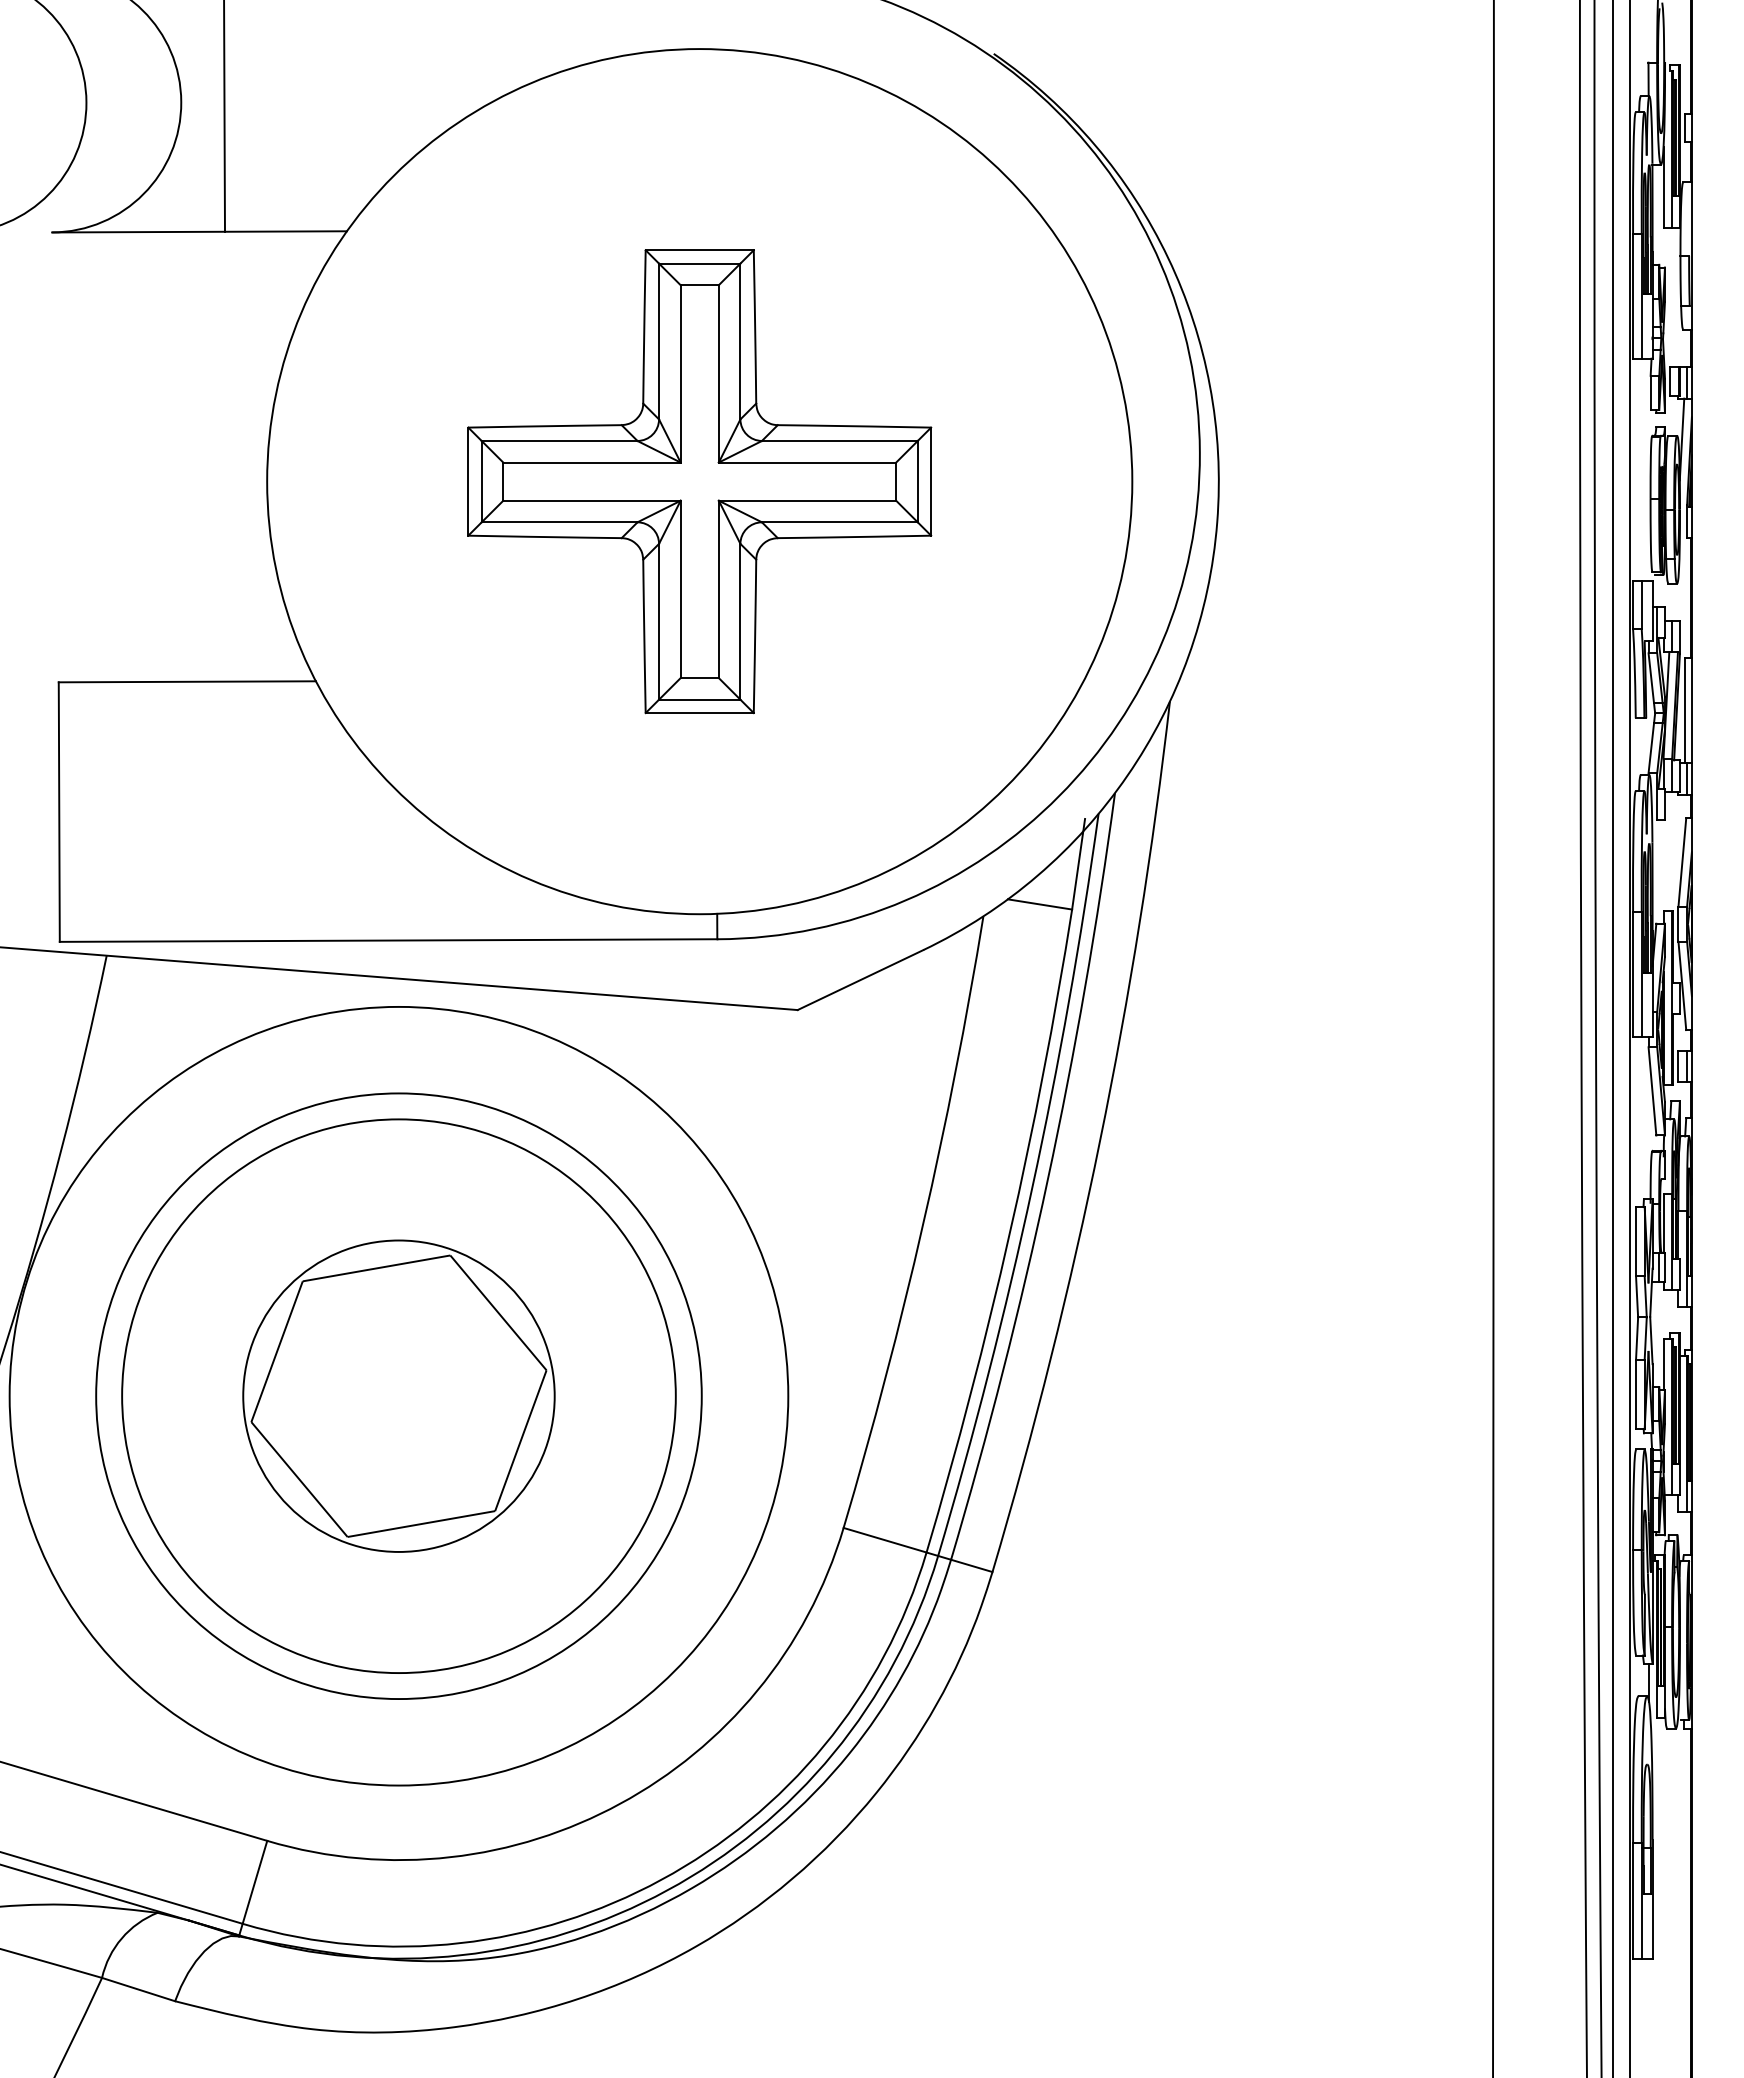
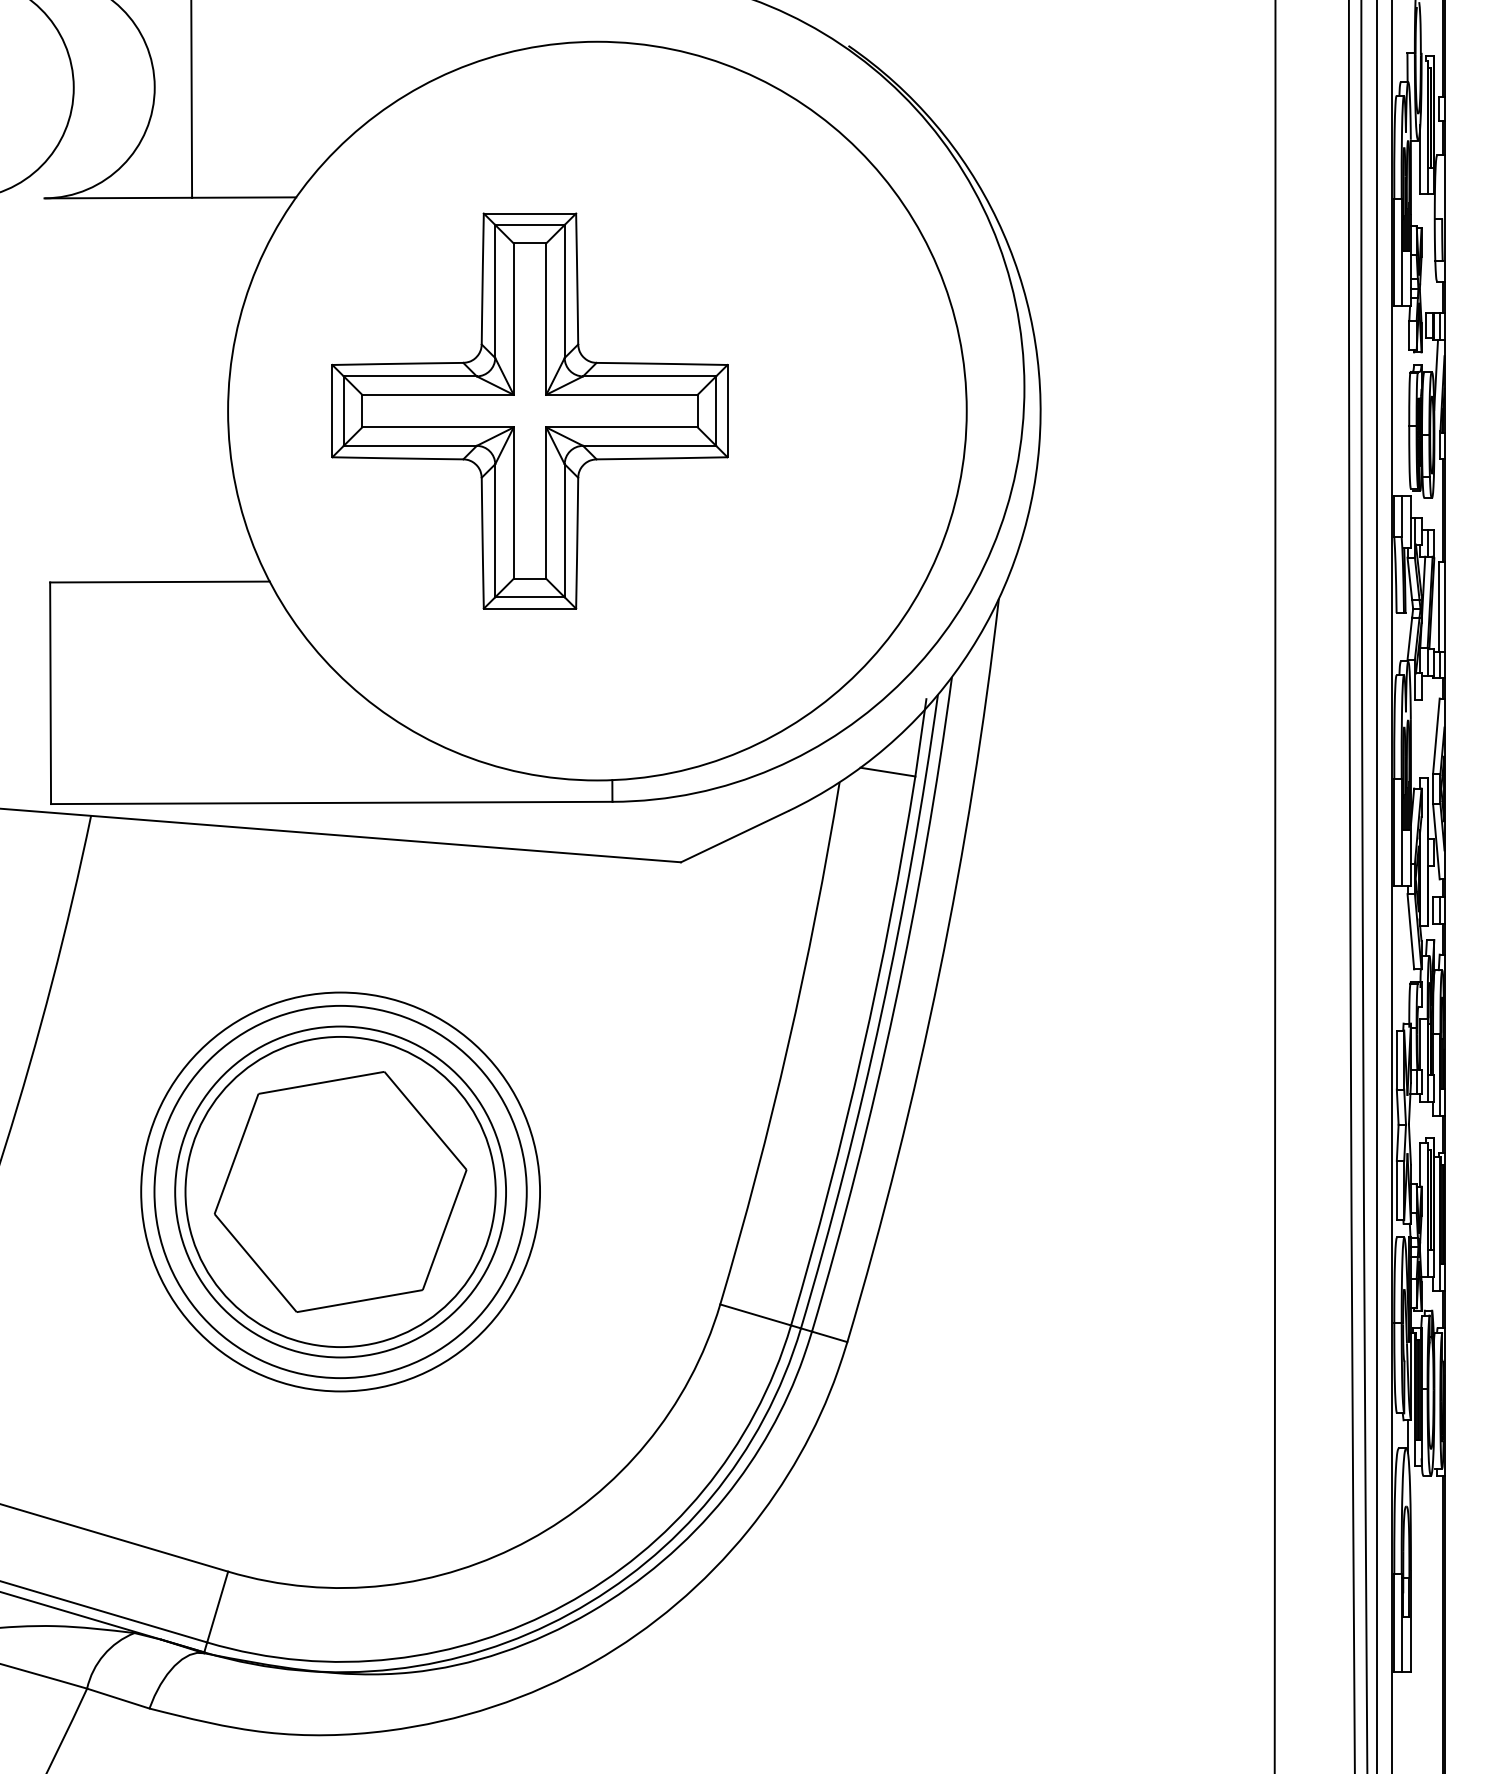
part: (699, 481) -> (529, 411), moved
circle: (398, 1395) -> (340, 1191), size x0.6
circle: (398, 1395) -> (340, 1191), size x1.4
circle: (398, 1396) -> (340, 1192), size x0.6
circle: (398, 1396) -> (340, 1192), size x0.7

